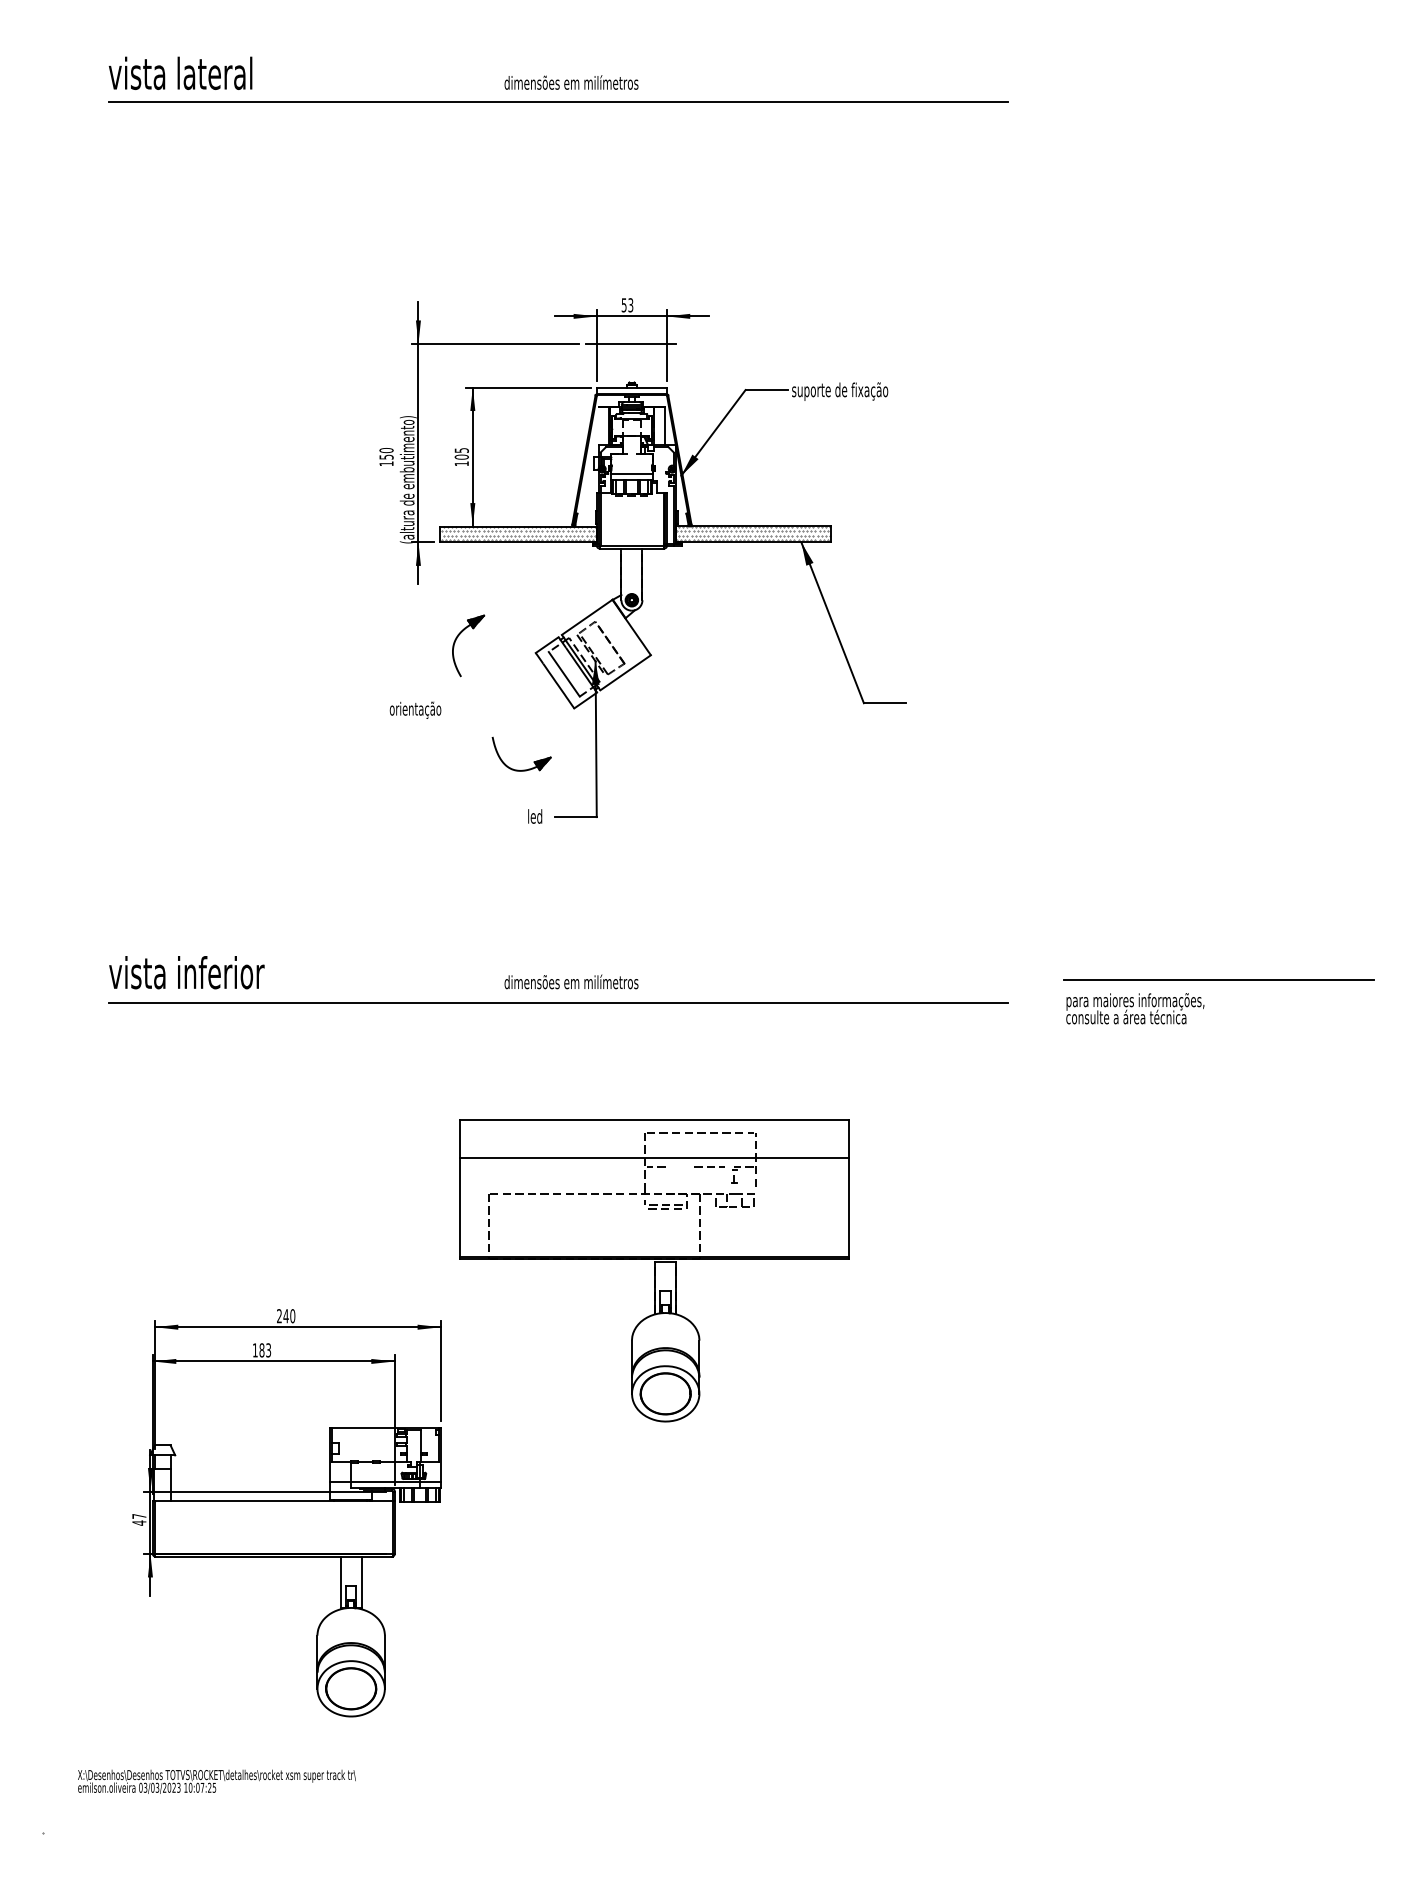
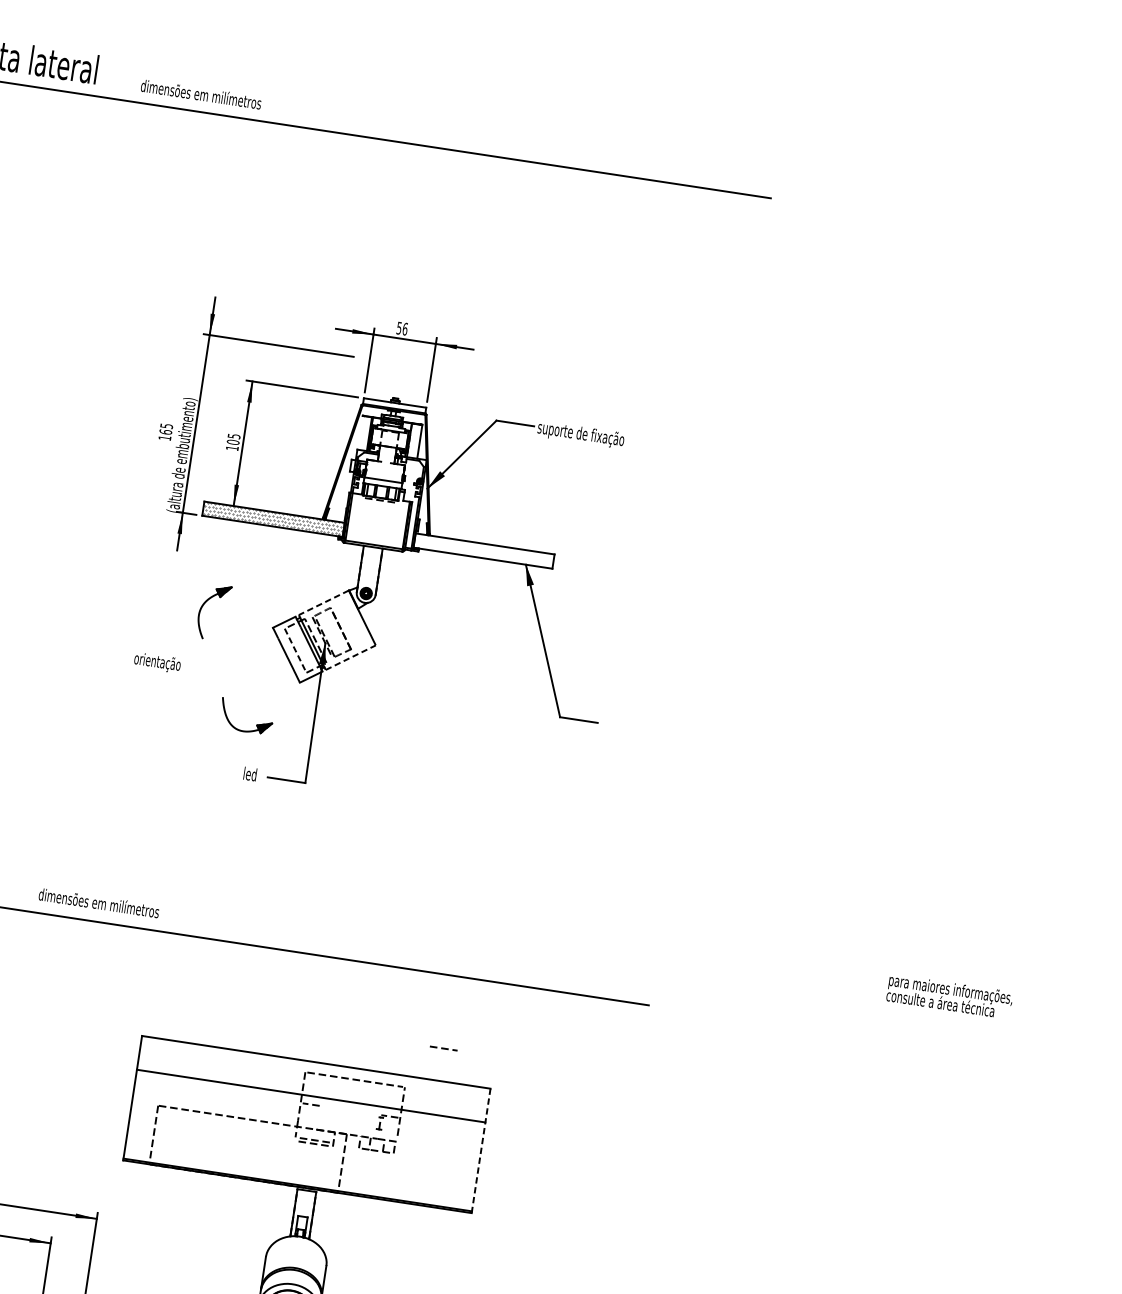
text: (571, 82) -> (201, 94), moved
text: (630, 305) -> (404, 329), 53 -> 56
line: (630, 344) -> (399, 364), removed
text: (386, 453) -> (166, 428), 150 -> 165
hatch: (753, 533) -> (484, 550), removed
line: (587, 617) -> (324, 602), solid -> dashed
line: (625, 672) -> (350, 657), solid -> dashed
line: (564, 674) -> (295, 650), solid -> dashed
line: (1218, 980) -> (840, 1013), removed
text: (571, 981) -> (99, 902), moved
text: (1135, 1008) -> (950, 996), moved
line: (709, 1166) -> (443, 1048), moved
line: (849, 1189) -> (481, 1150), solid -> dashed

